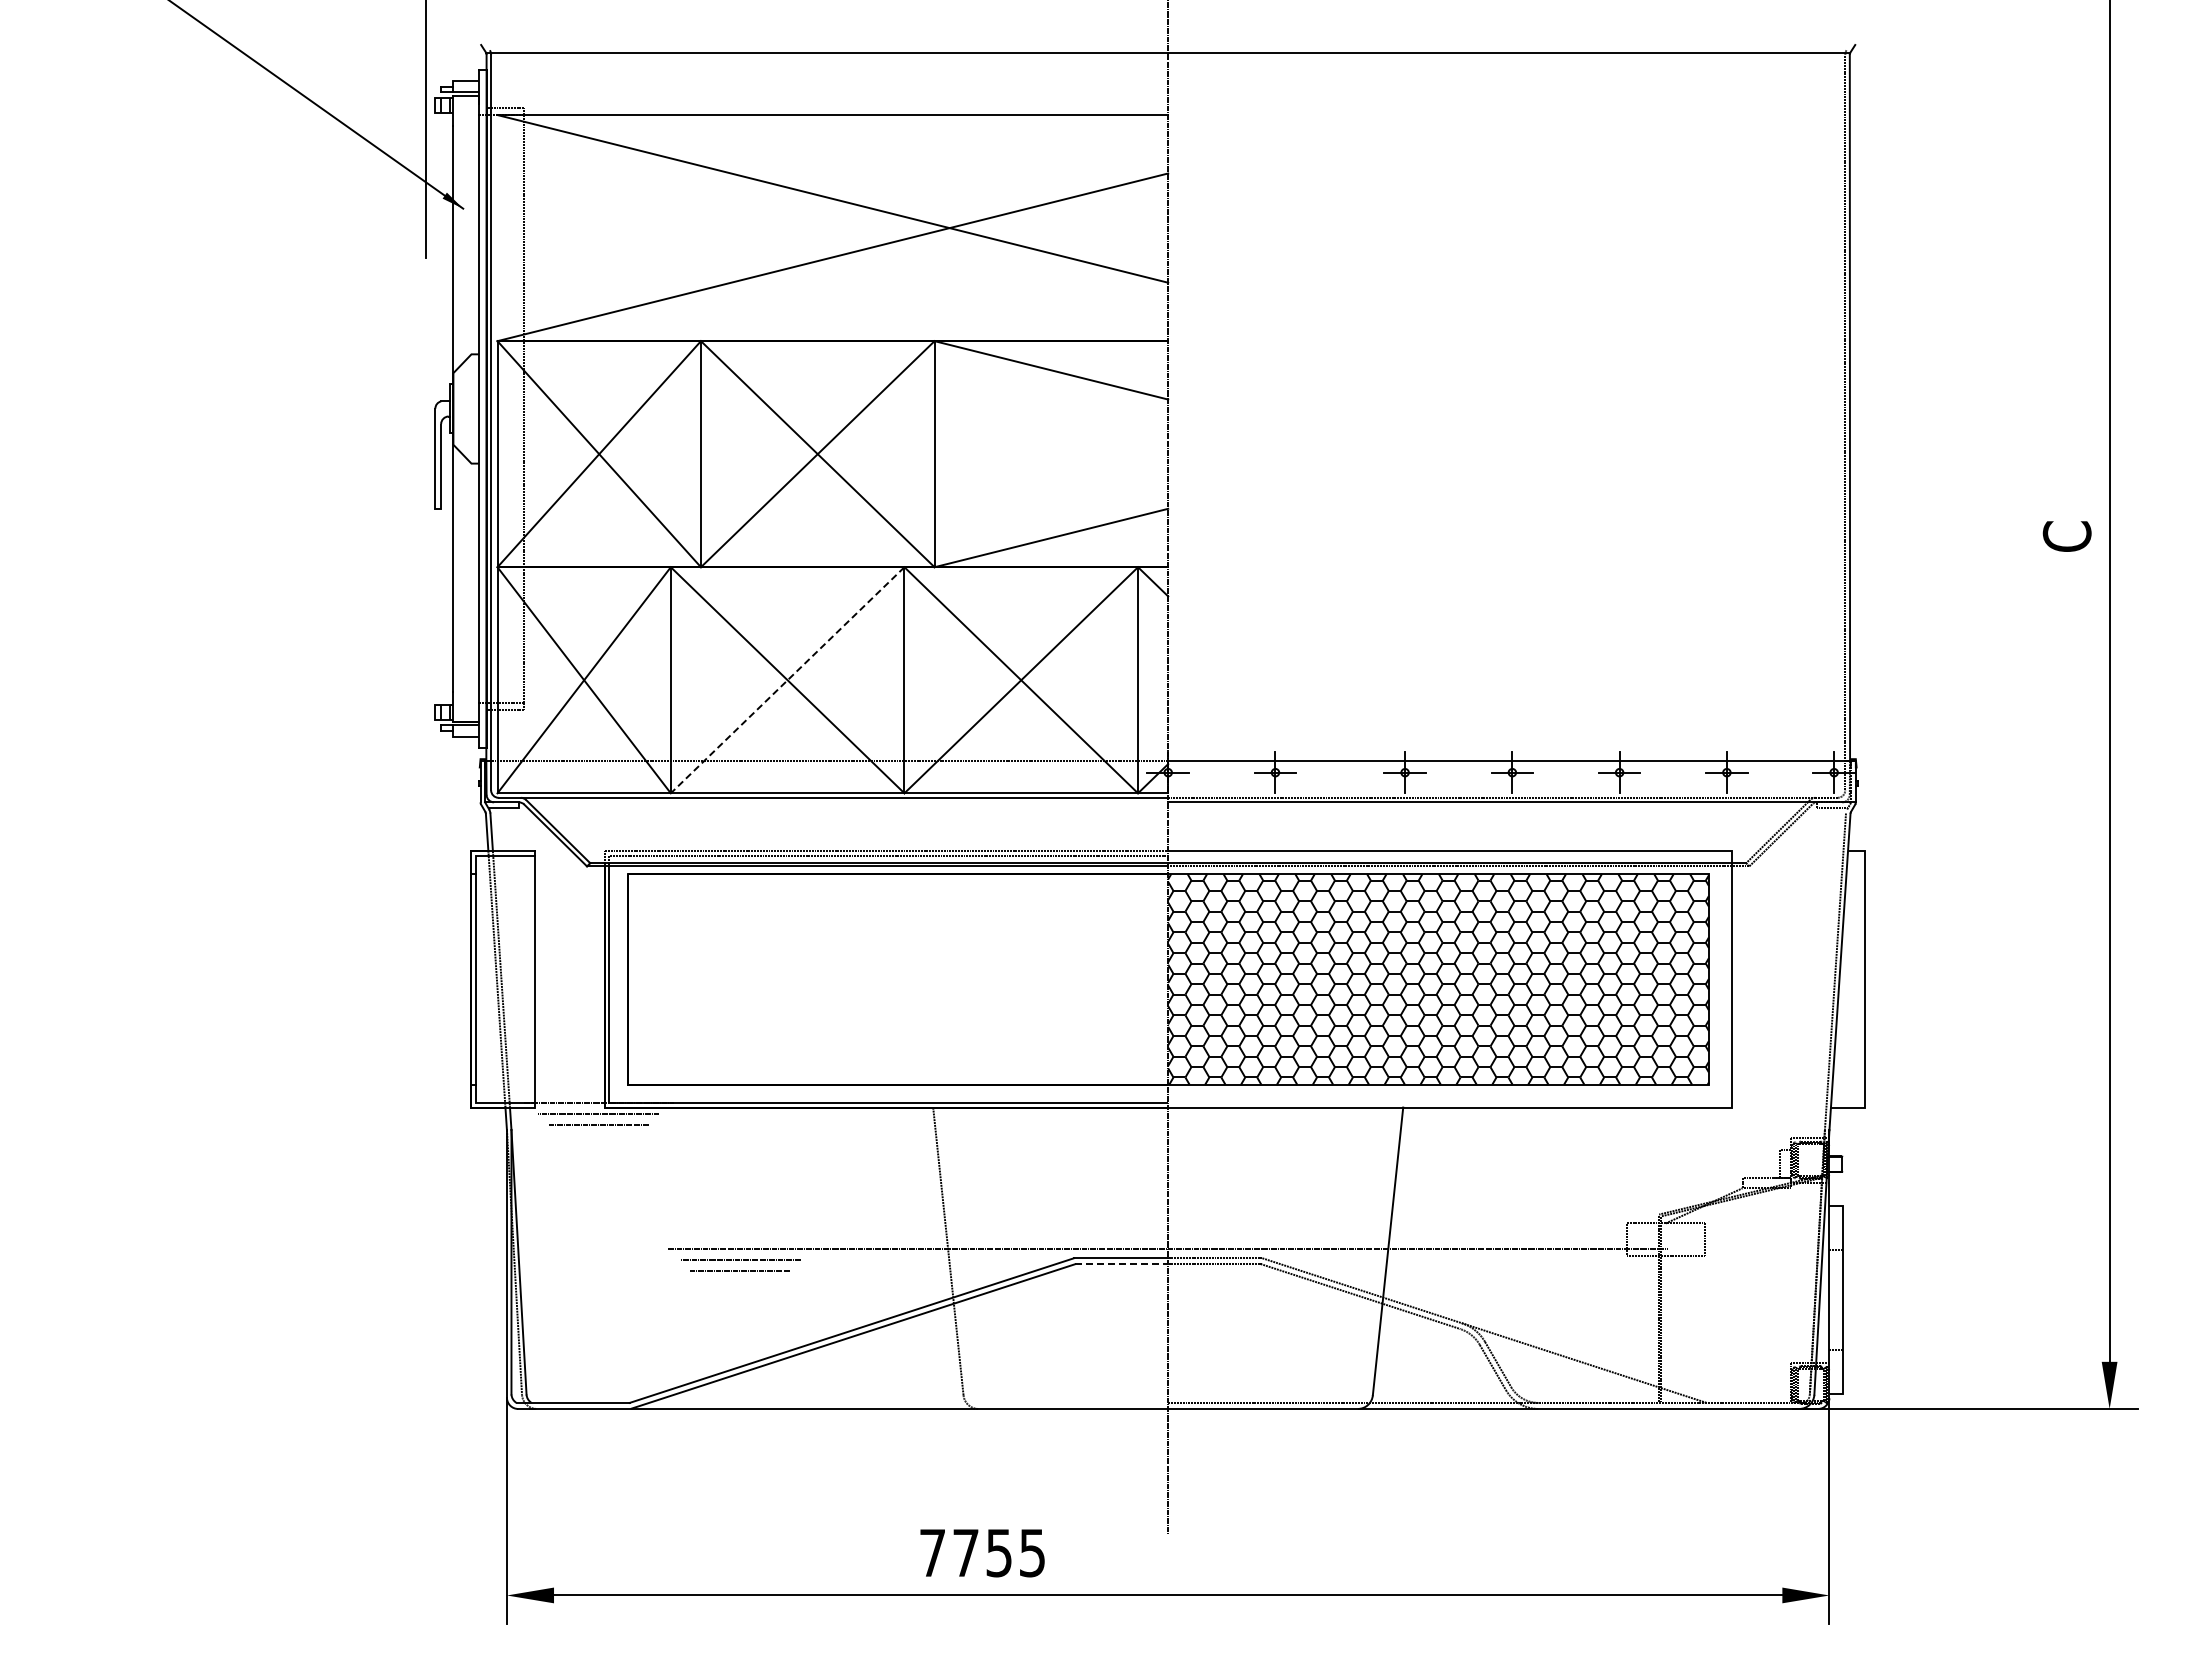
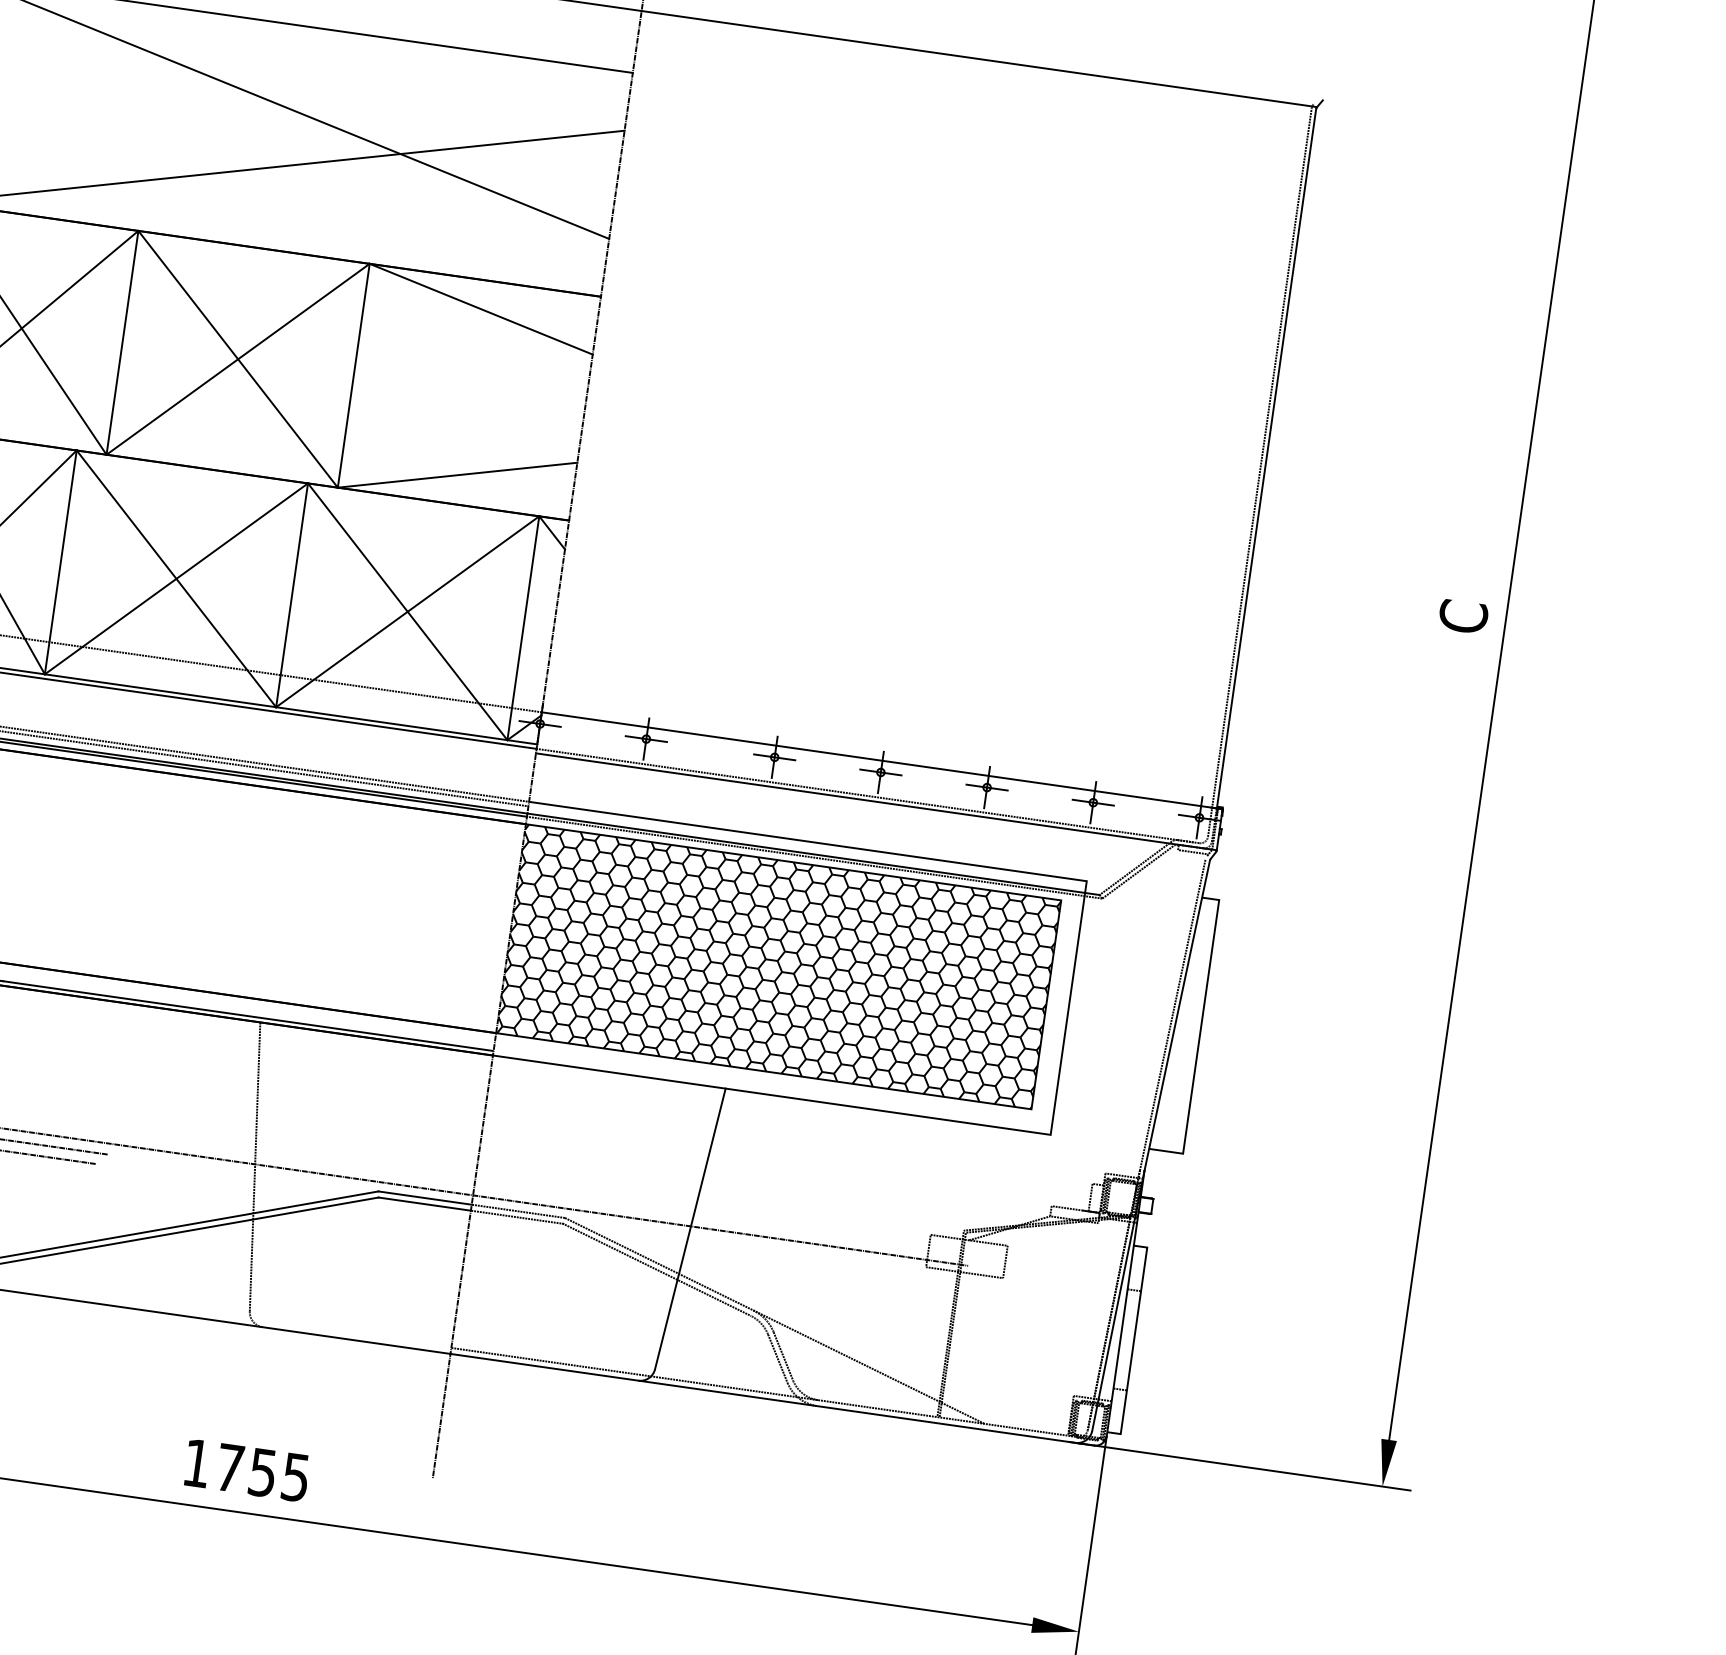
line: (787, 680) -> (176, 579), dashed -> solid
line: (1121, 1264) -> (424, 1204), dashed -> solid
text: (932, 1552) -> (196, 1462), 7755 -> 1755

